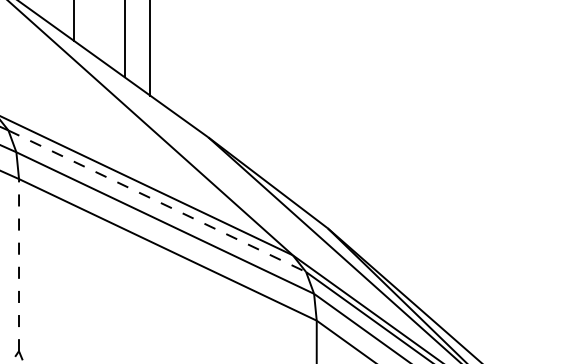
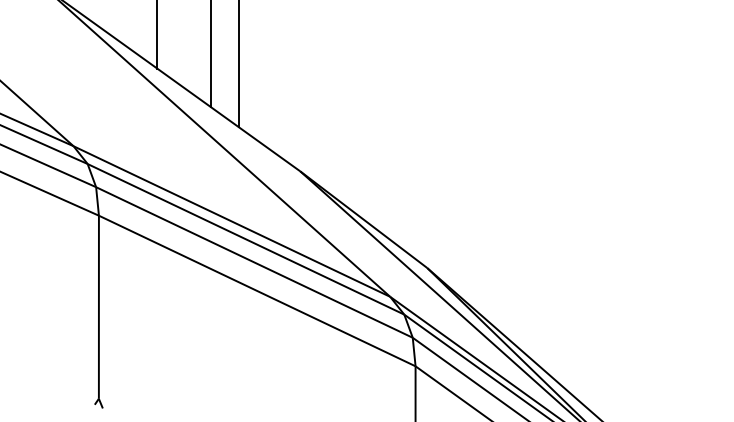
line: (157, 201) -> (246, 239), dashed -> solid
line: (18, 264) -> (98, 306), dashed -> solid

